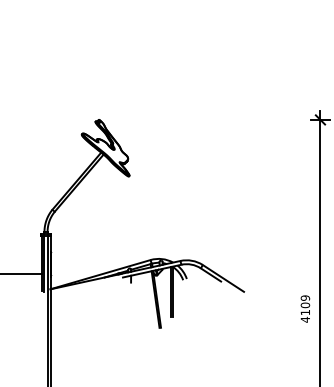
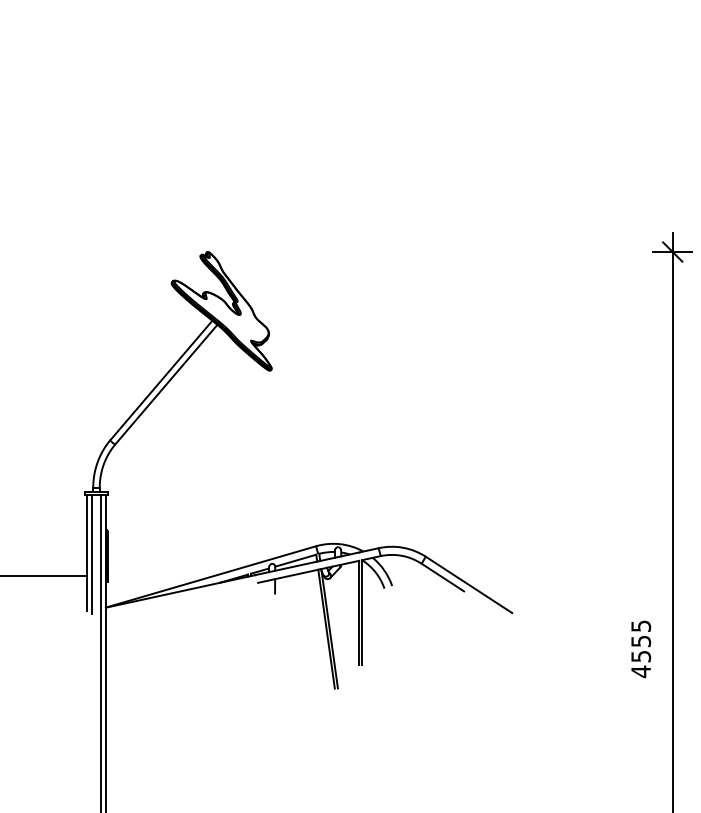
text: (305, 305) -> (641, 641), 4109 -> 4555

